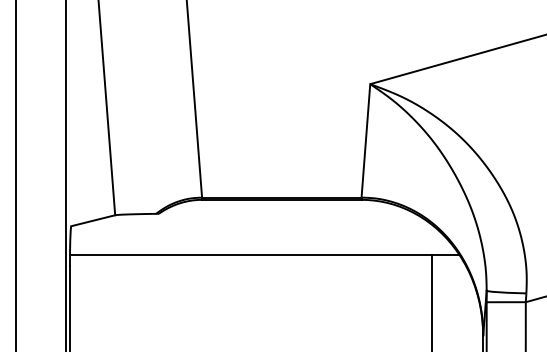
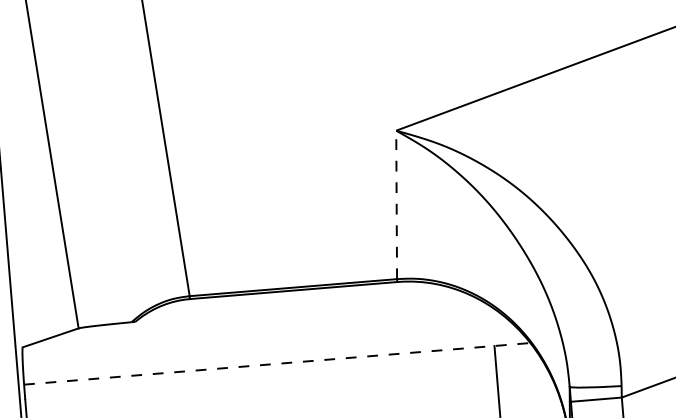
line: (365, 140) -> (396, 204), solid -> dashed
line: (264, 254) -> (276, 363), solid -> dashed

